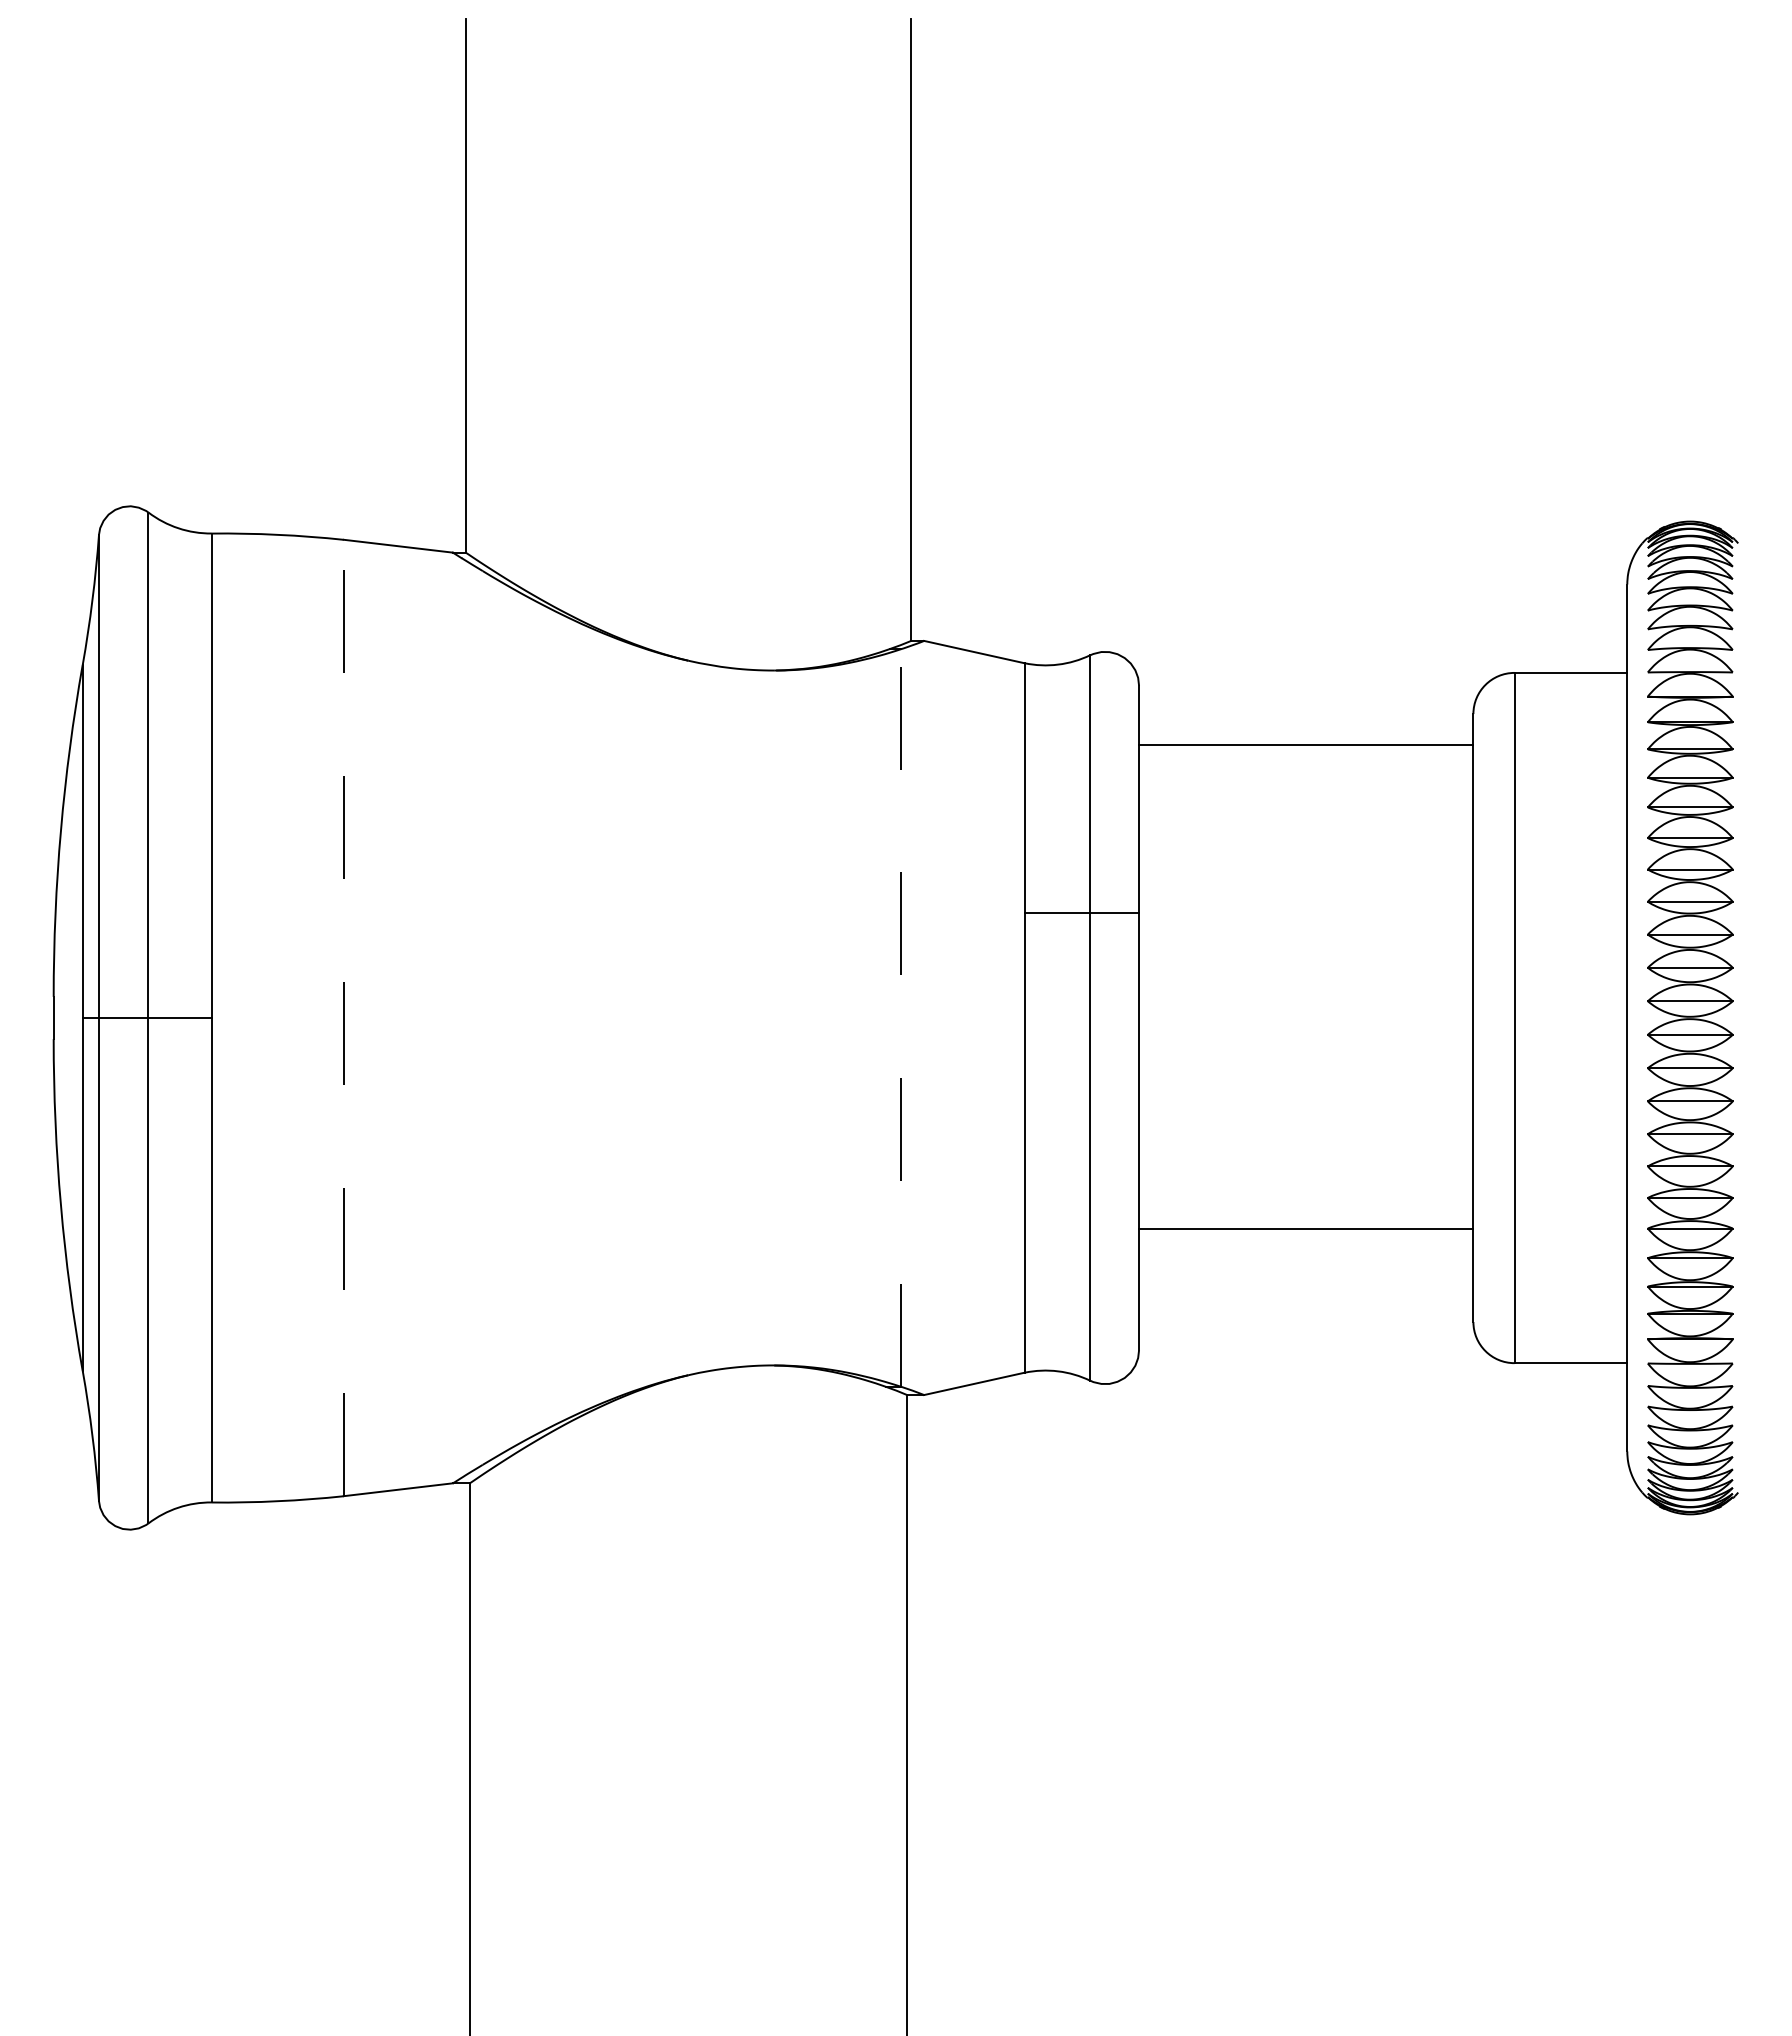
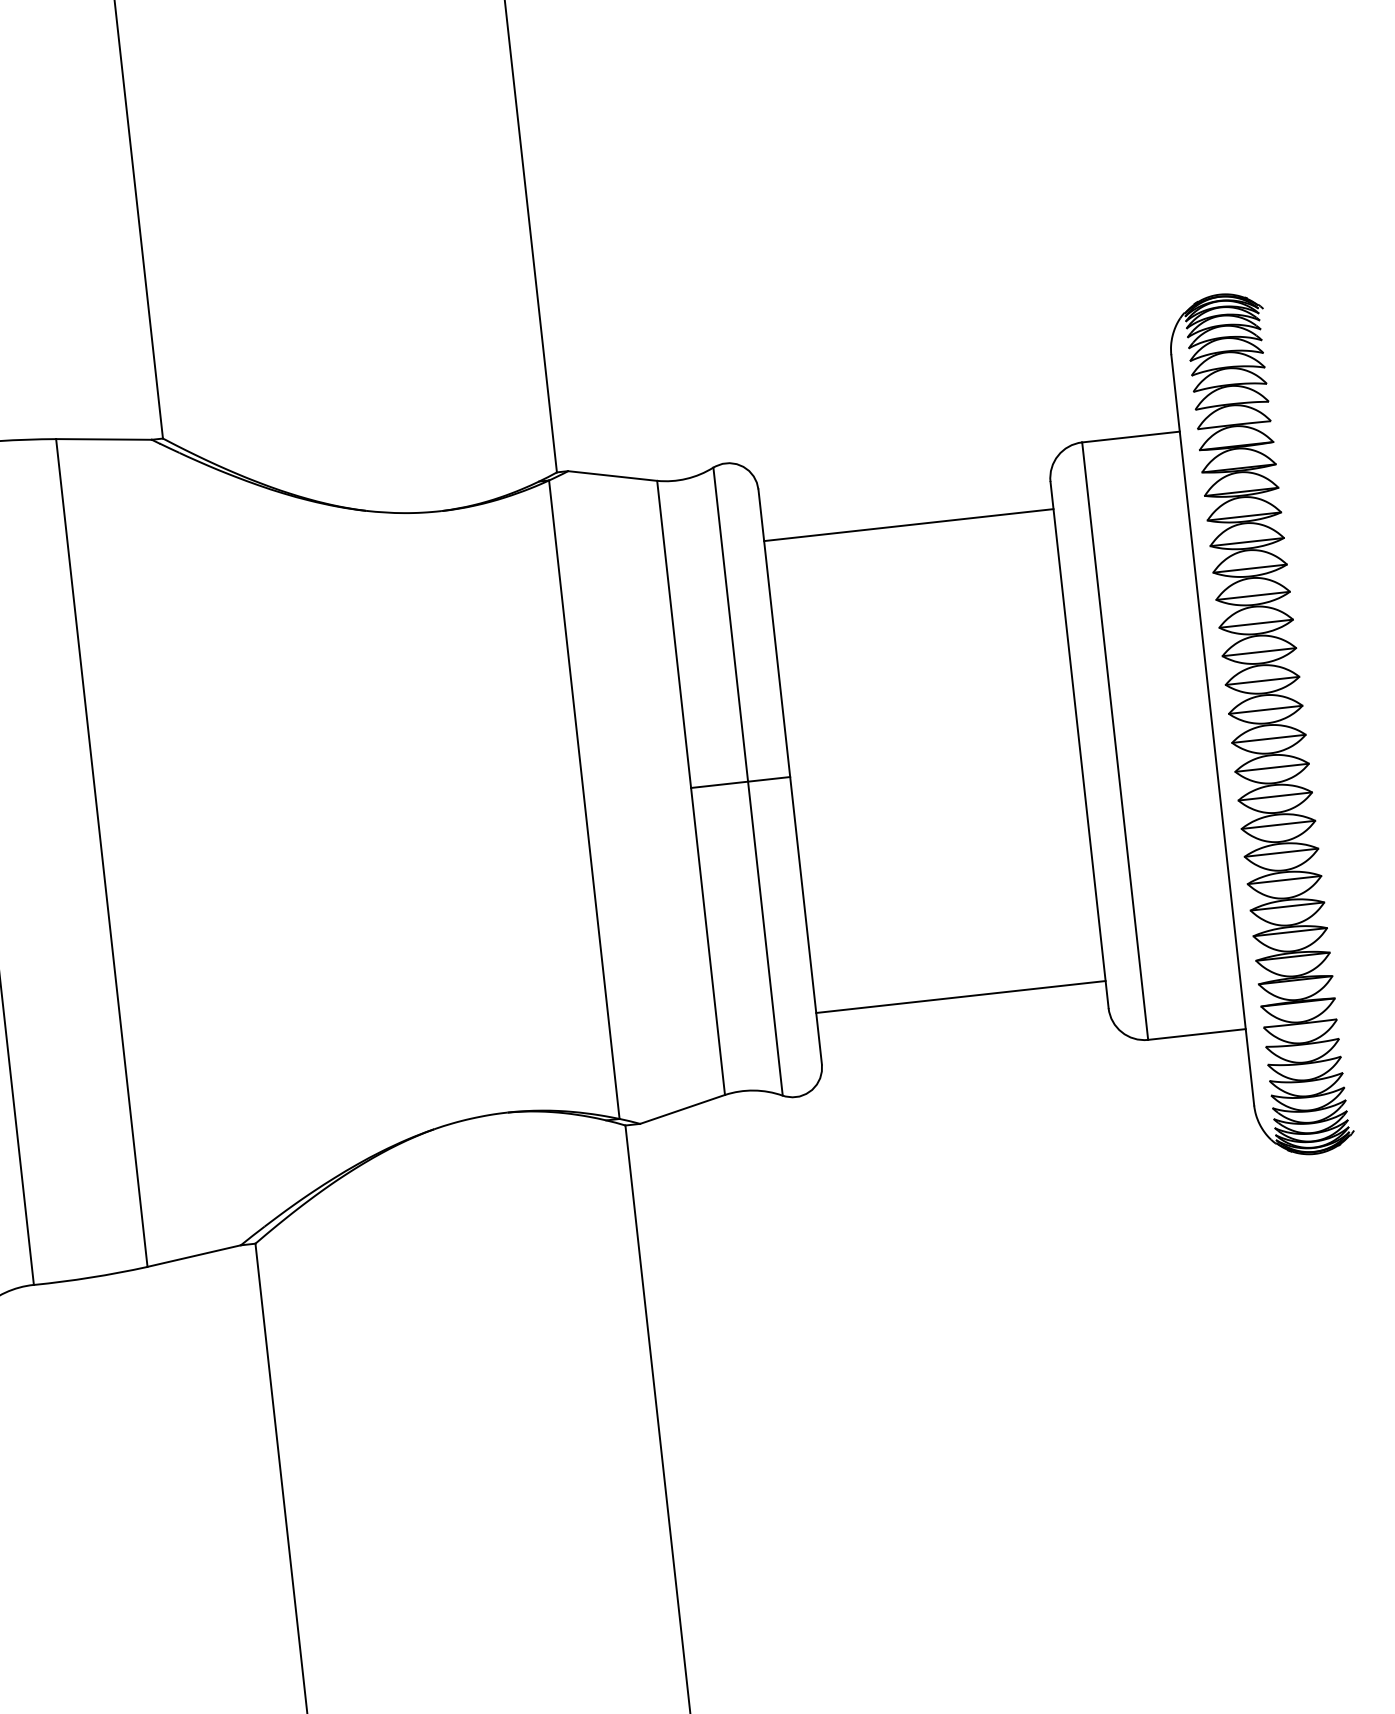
line: (1081, 913) -> (740, 782), moved
line: (343, 1017) -> (101, 852), dashed -> solid
line: (901, 1017) -> (584, 799), dashed -> solid
line: (1306, 1228) -> (961, 996), moved

